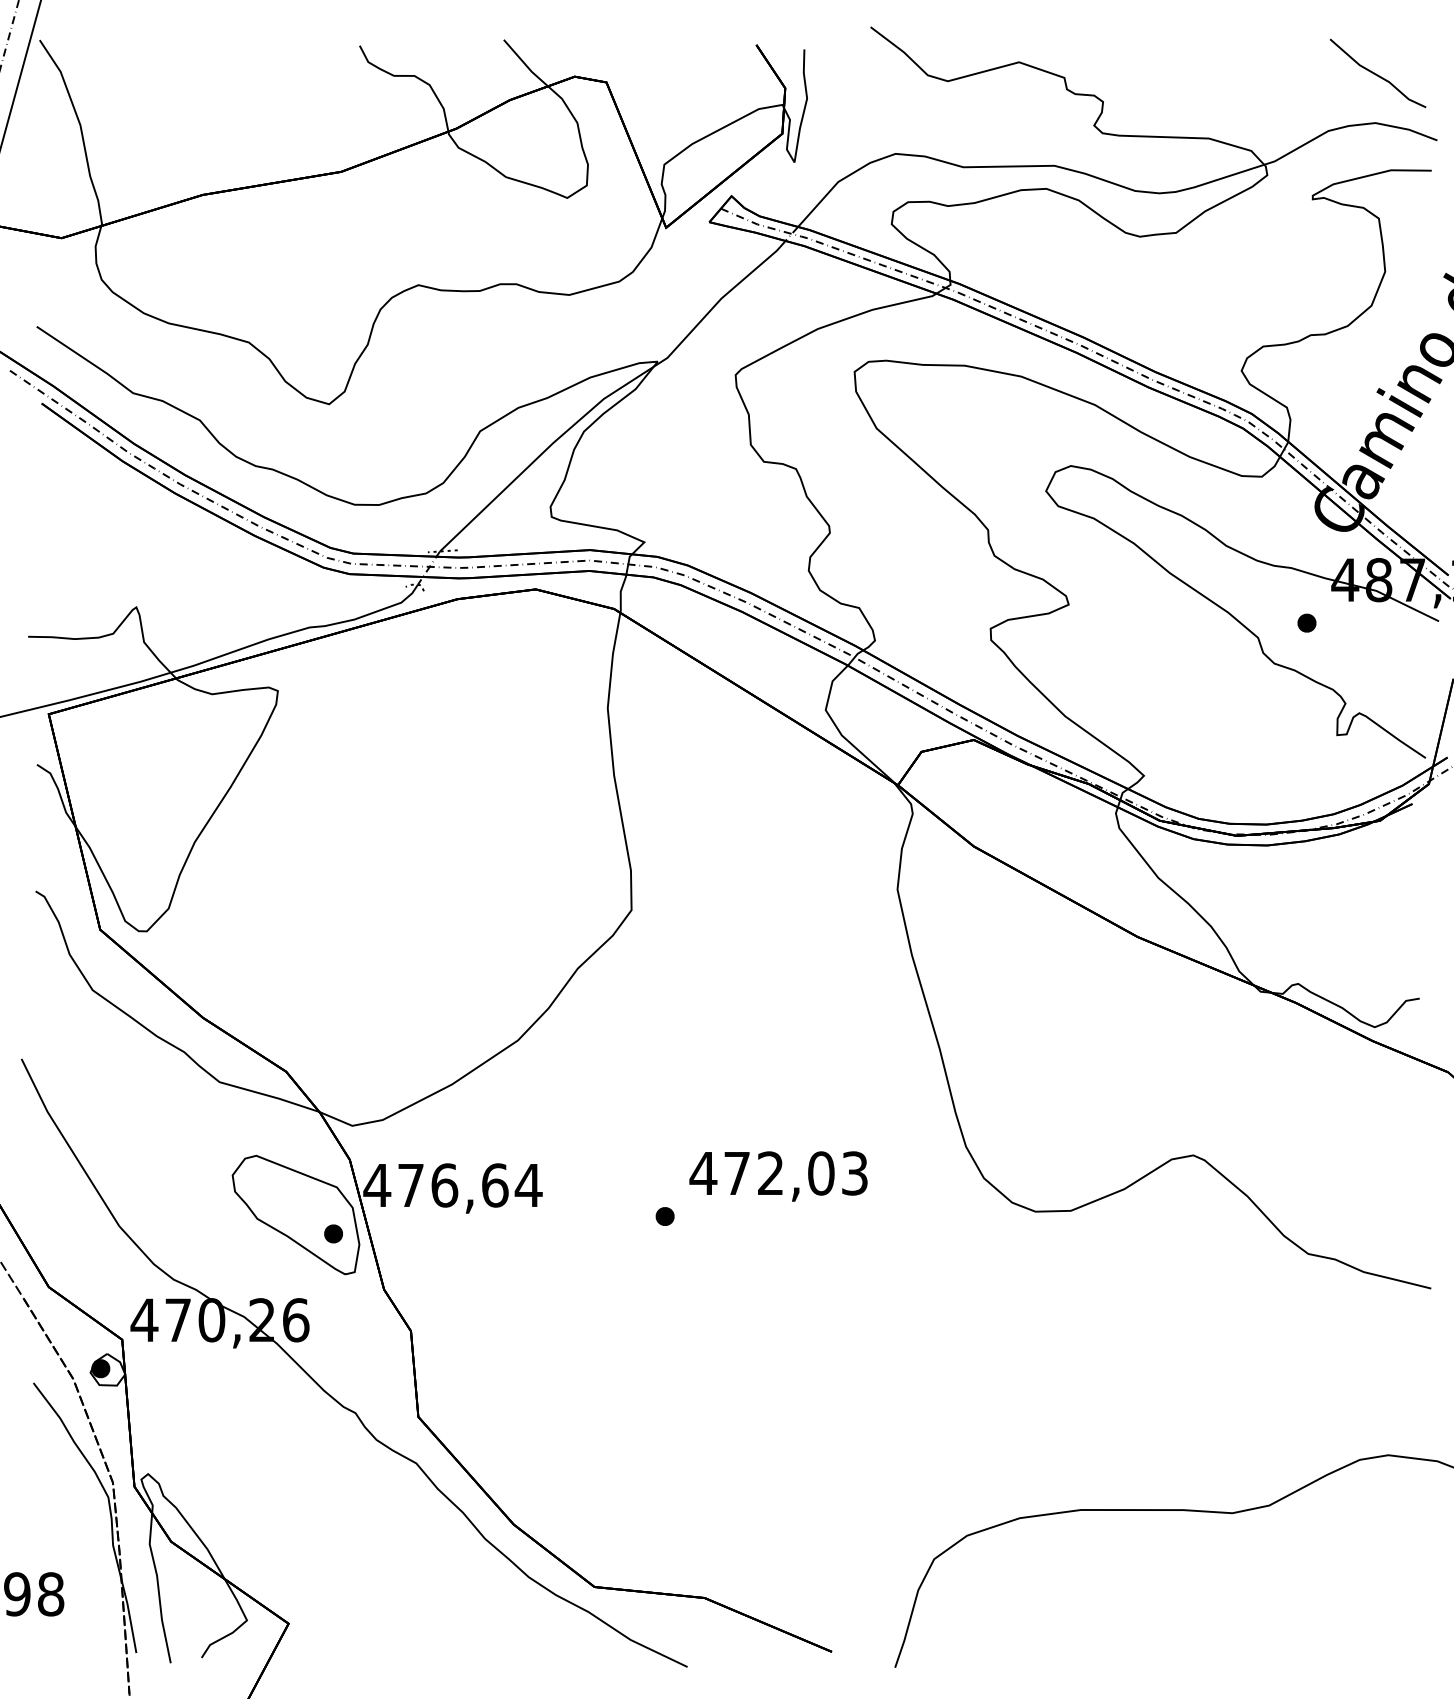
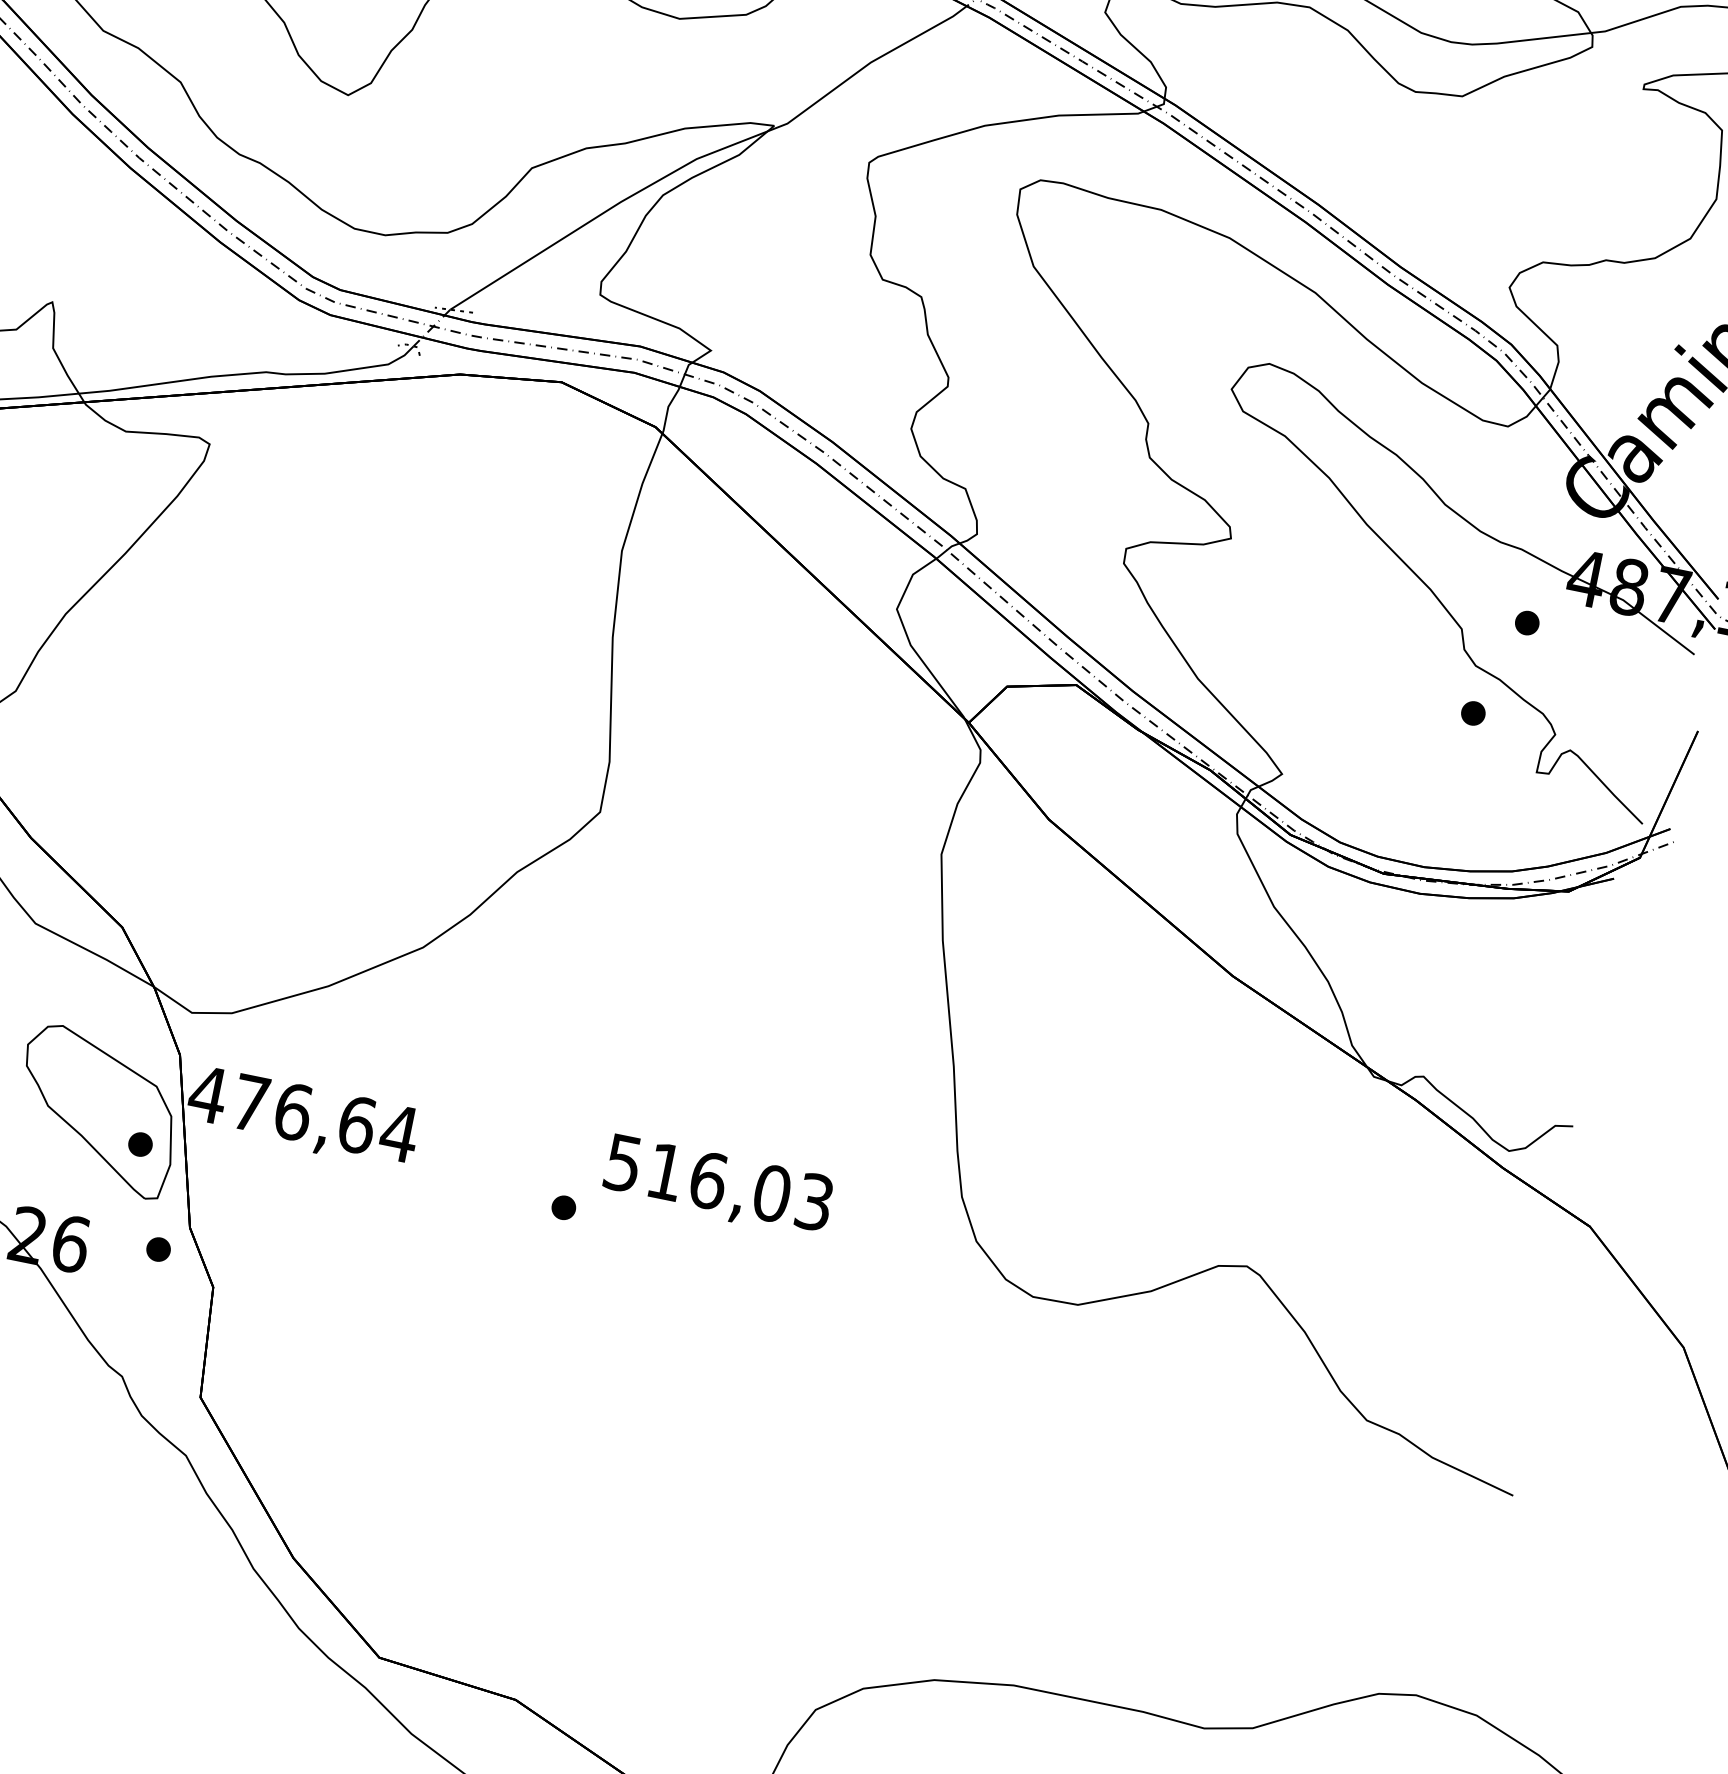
part: (1279, 699) -> (1472, 712), added
text: (736, 1173) -> (665, 1171), 472,03 -> 516,03
part: (363, 1310) -> (158, 1248), added

